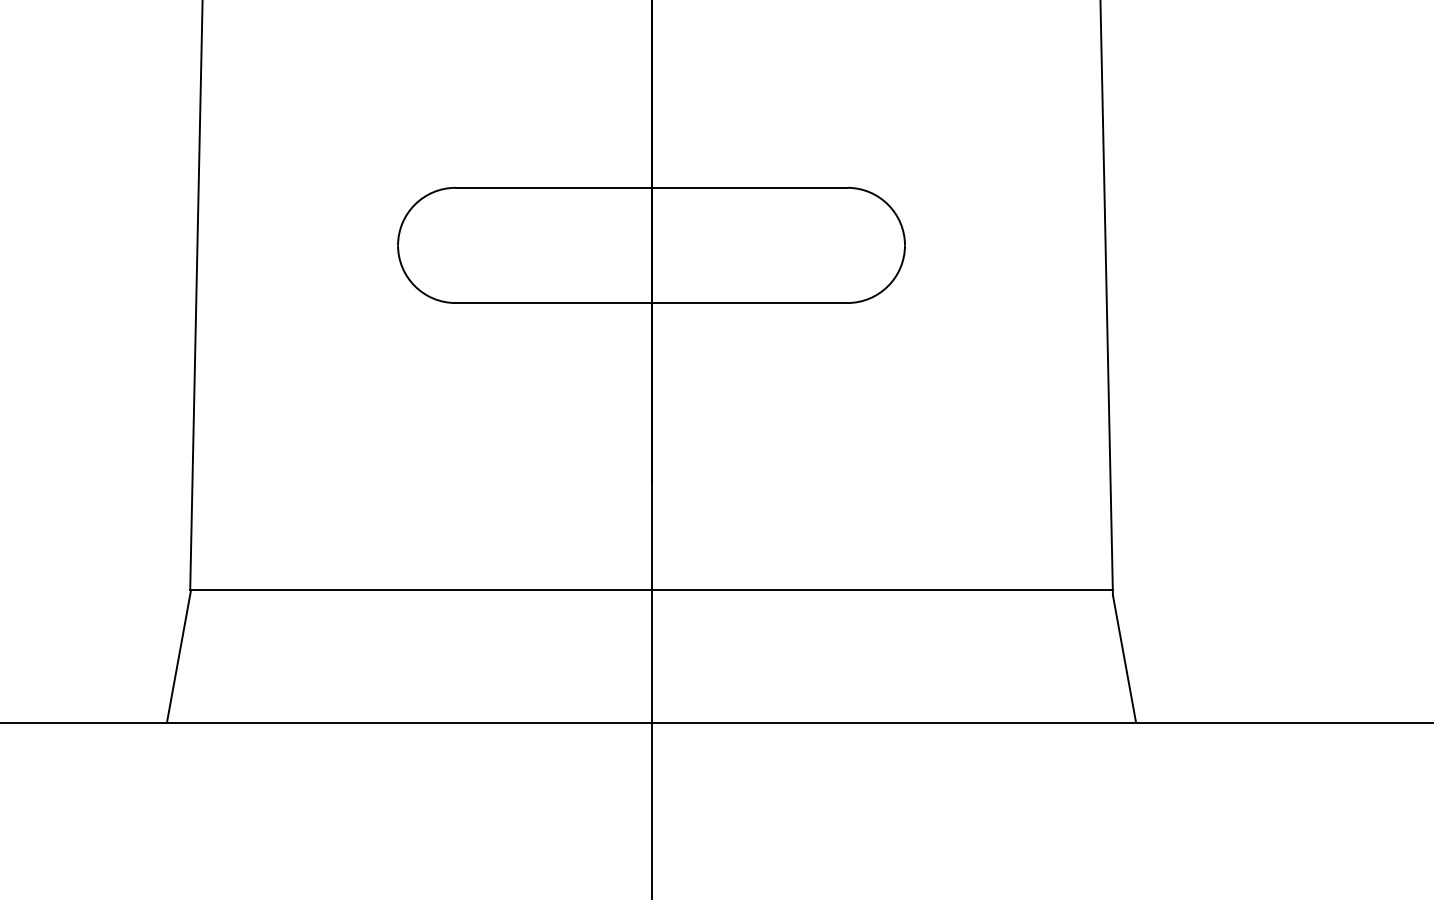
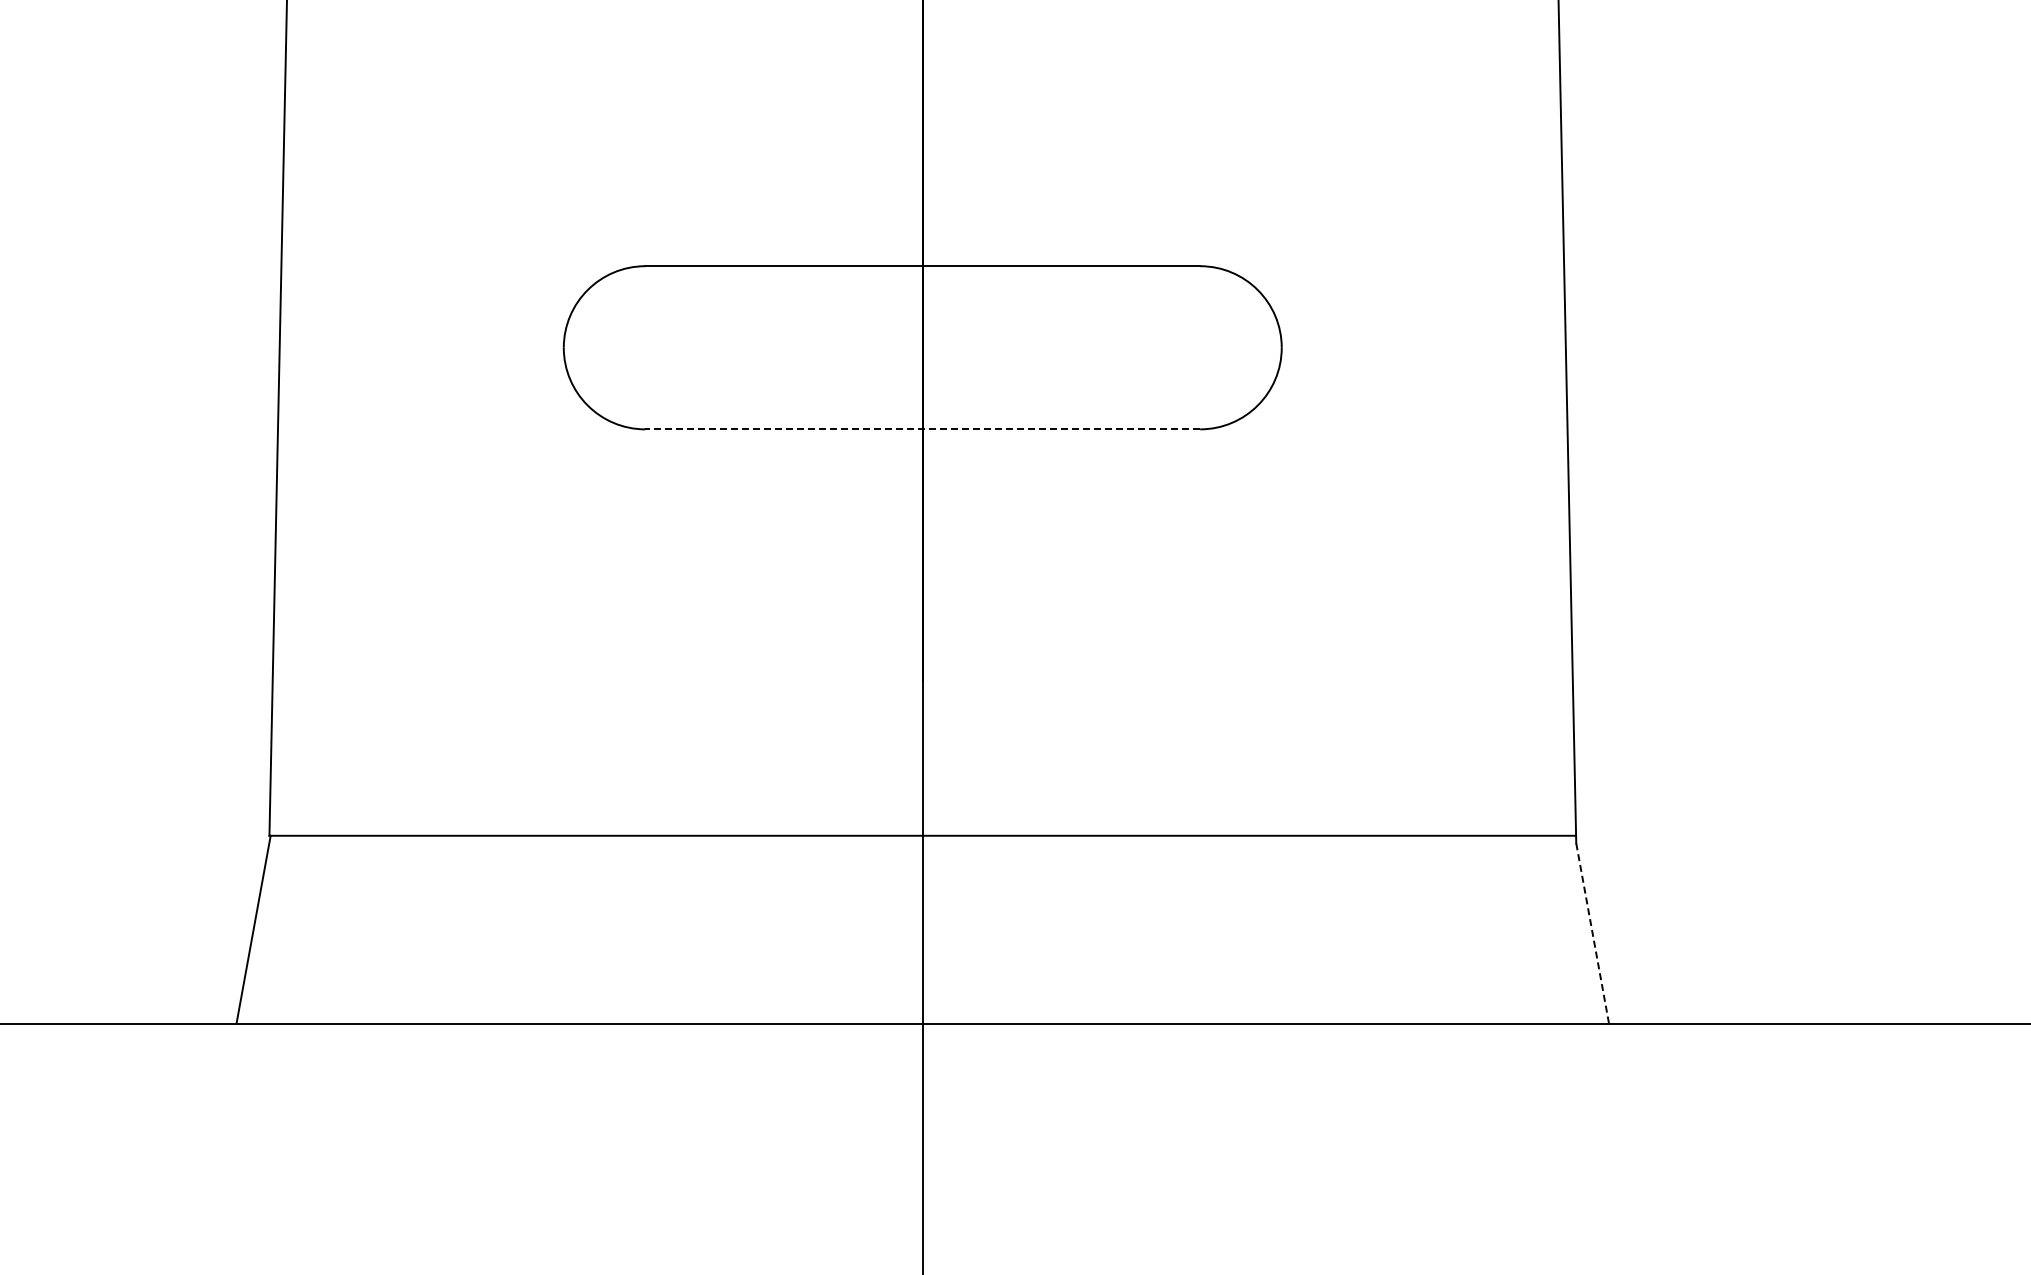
line: (651, 303) -> (922, 429), solid -> dashed
line: (1124, 659) -> (1592, 933), solid -> dashed

